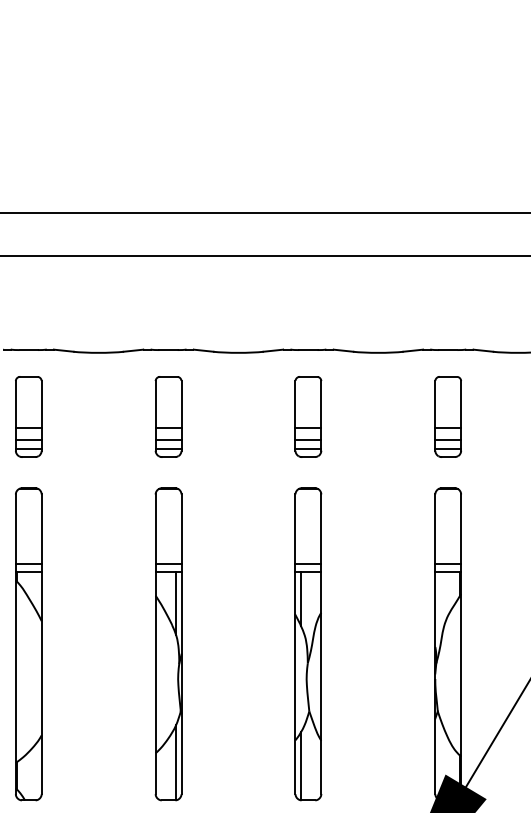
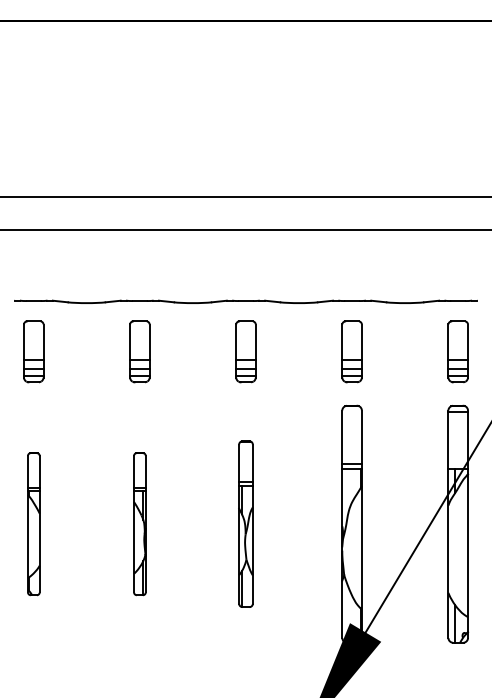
part: (28, 643) -> (33, 523), size x0.6
part: (168, 643) -> (139, 523), size x0.6
part: (307, 643) -> (245, 523), size x0.7

